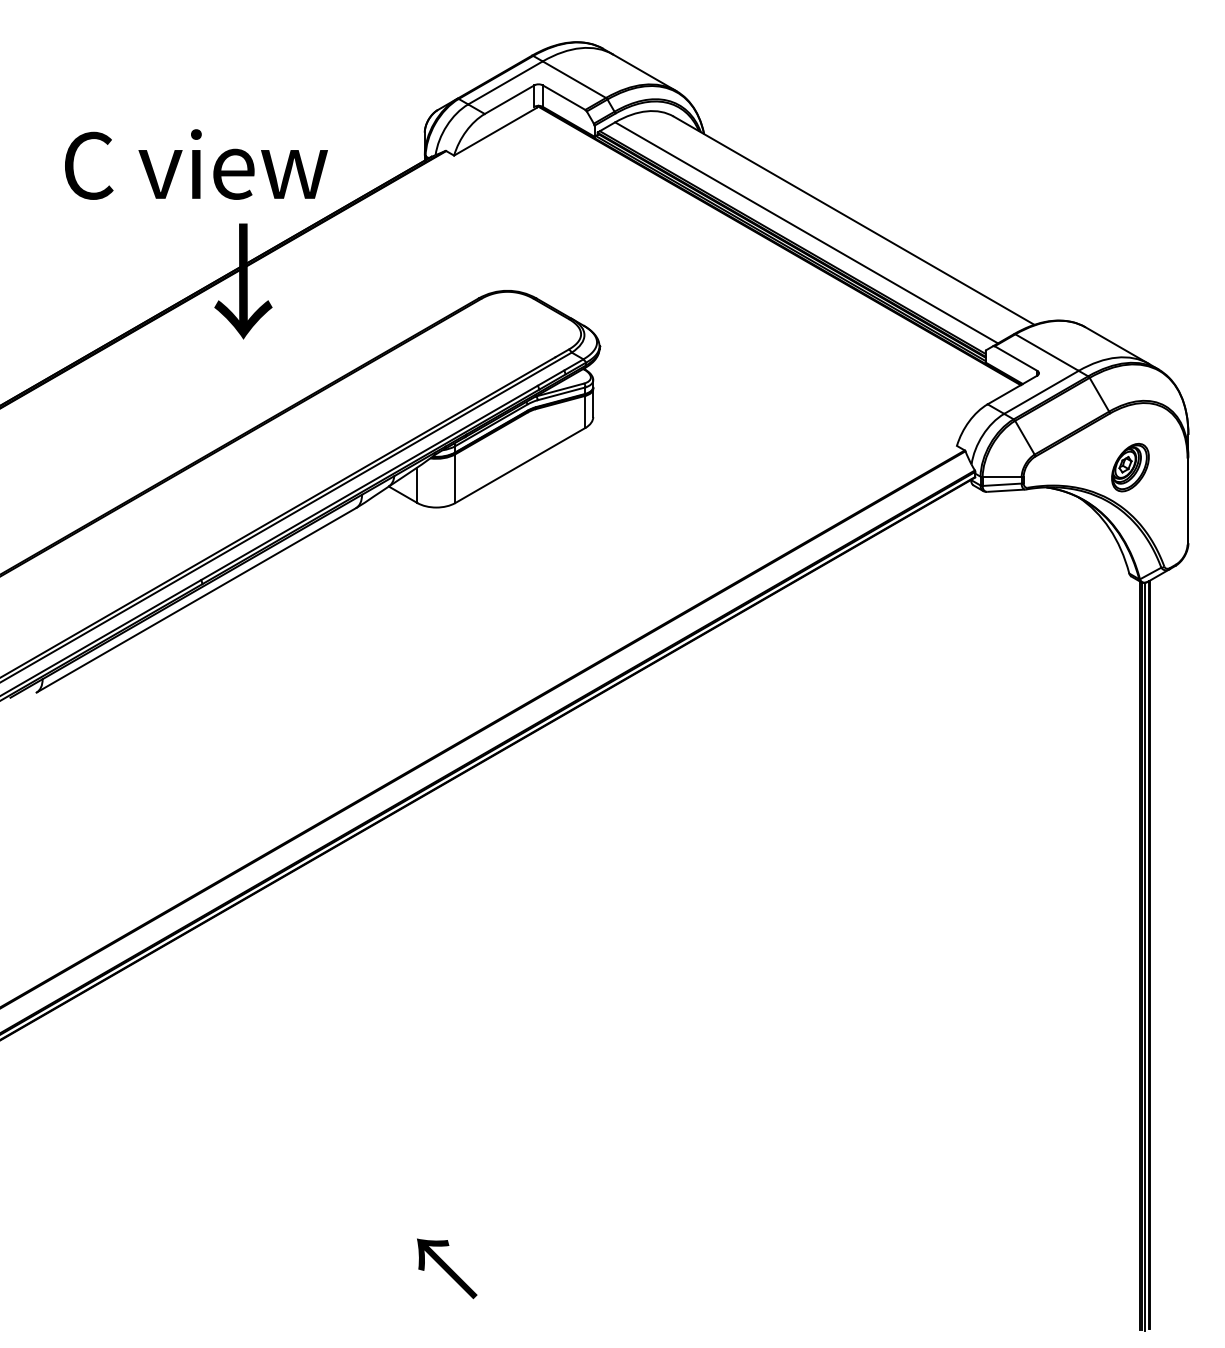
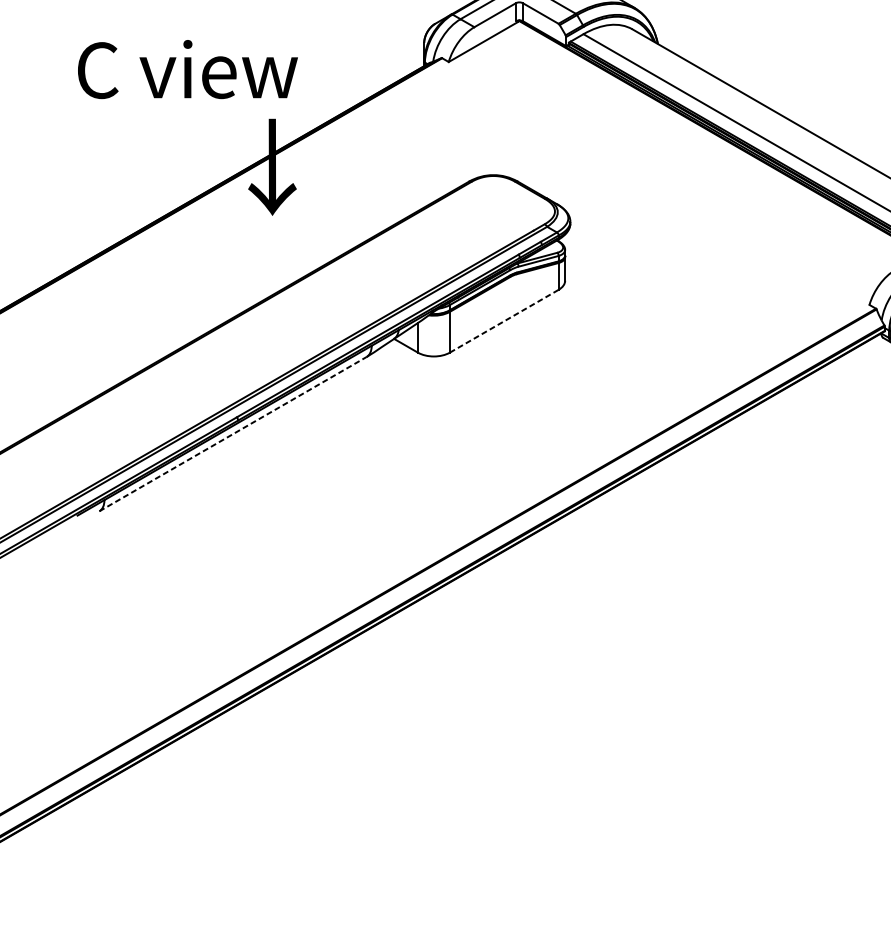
text: (196, 164) -> (188, 69), moved
line: (519, 465) -> (503, 321), solid -> dashed
line: (196, 600) -> (233, 434), solid -> dashed

